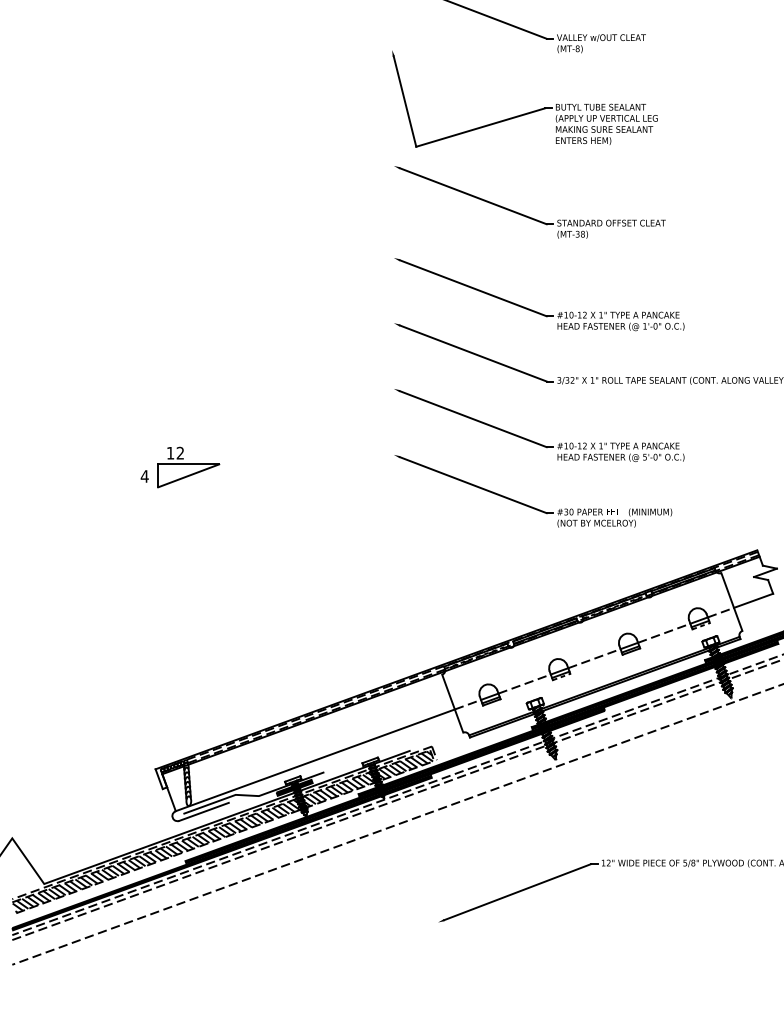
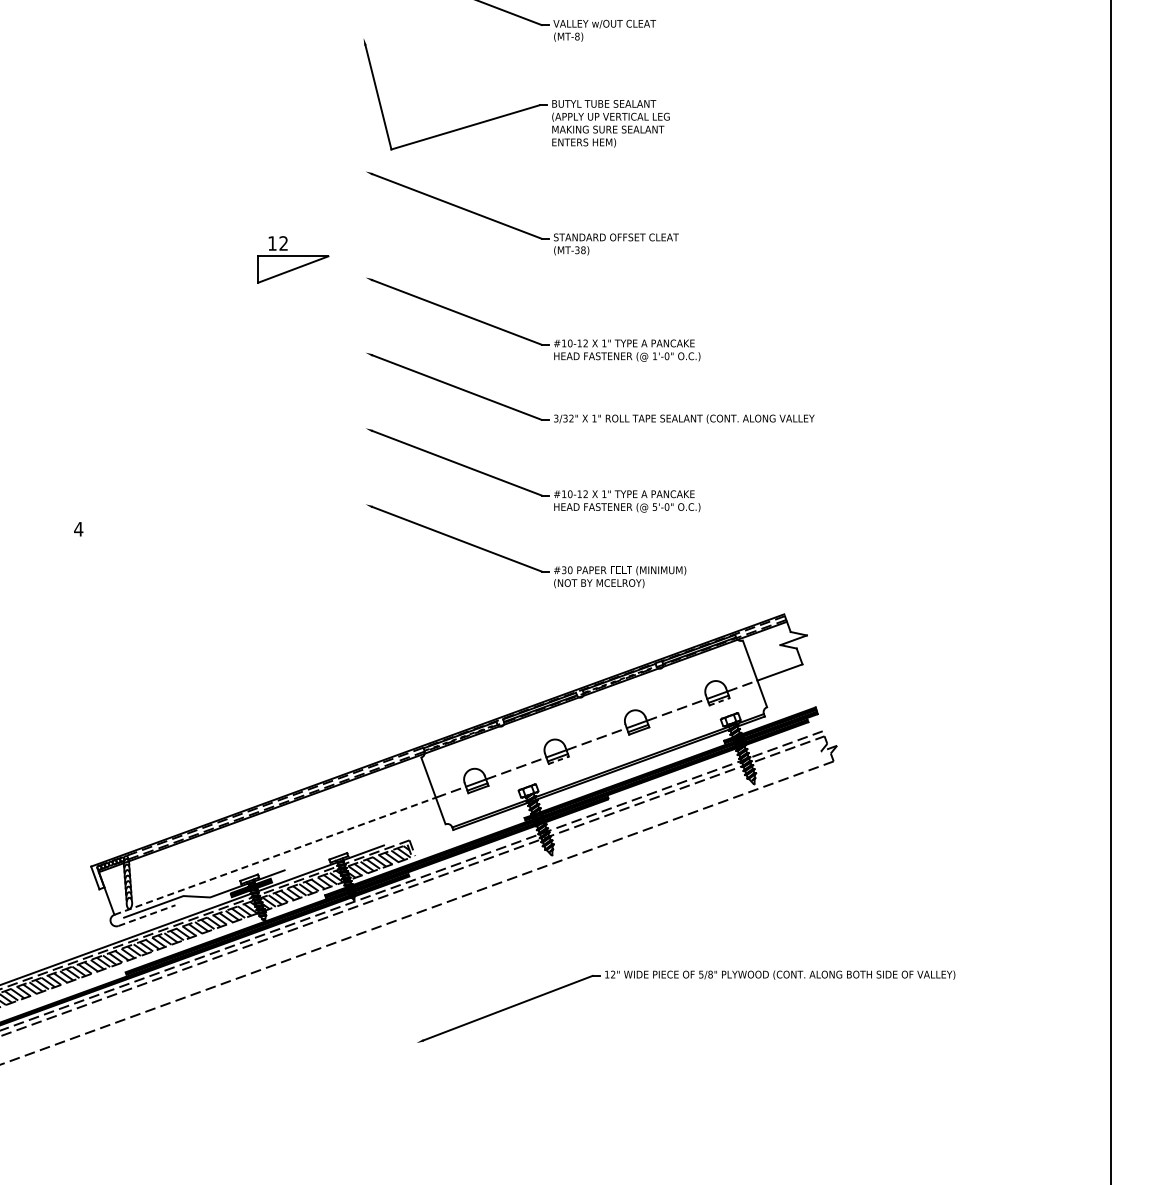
part: (188, 467) -> (293, 259), moved
line: (315, 760) -> (275, 856), solid -> dashed
line: (204, 811) -> (147, 915), solid -> dashed

